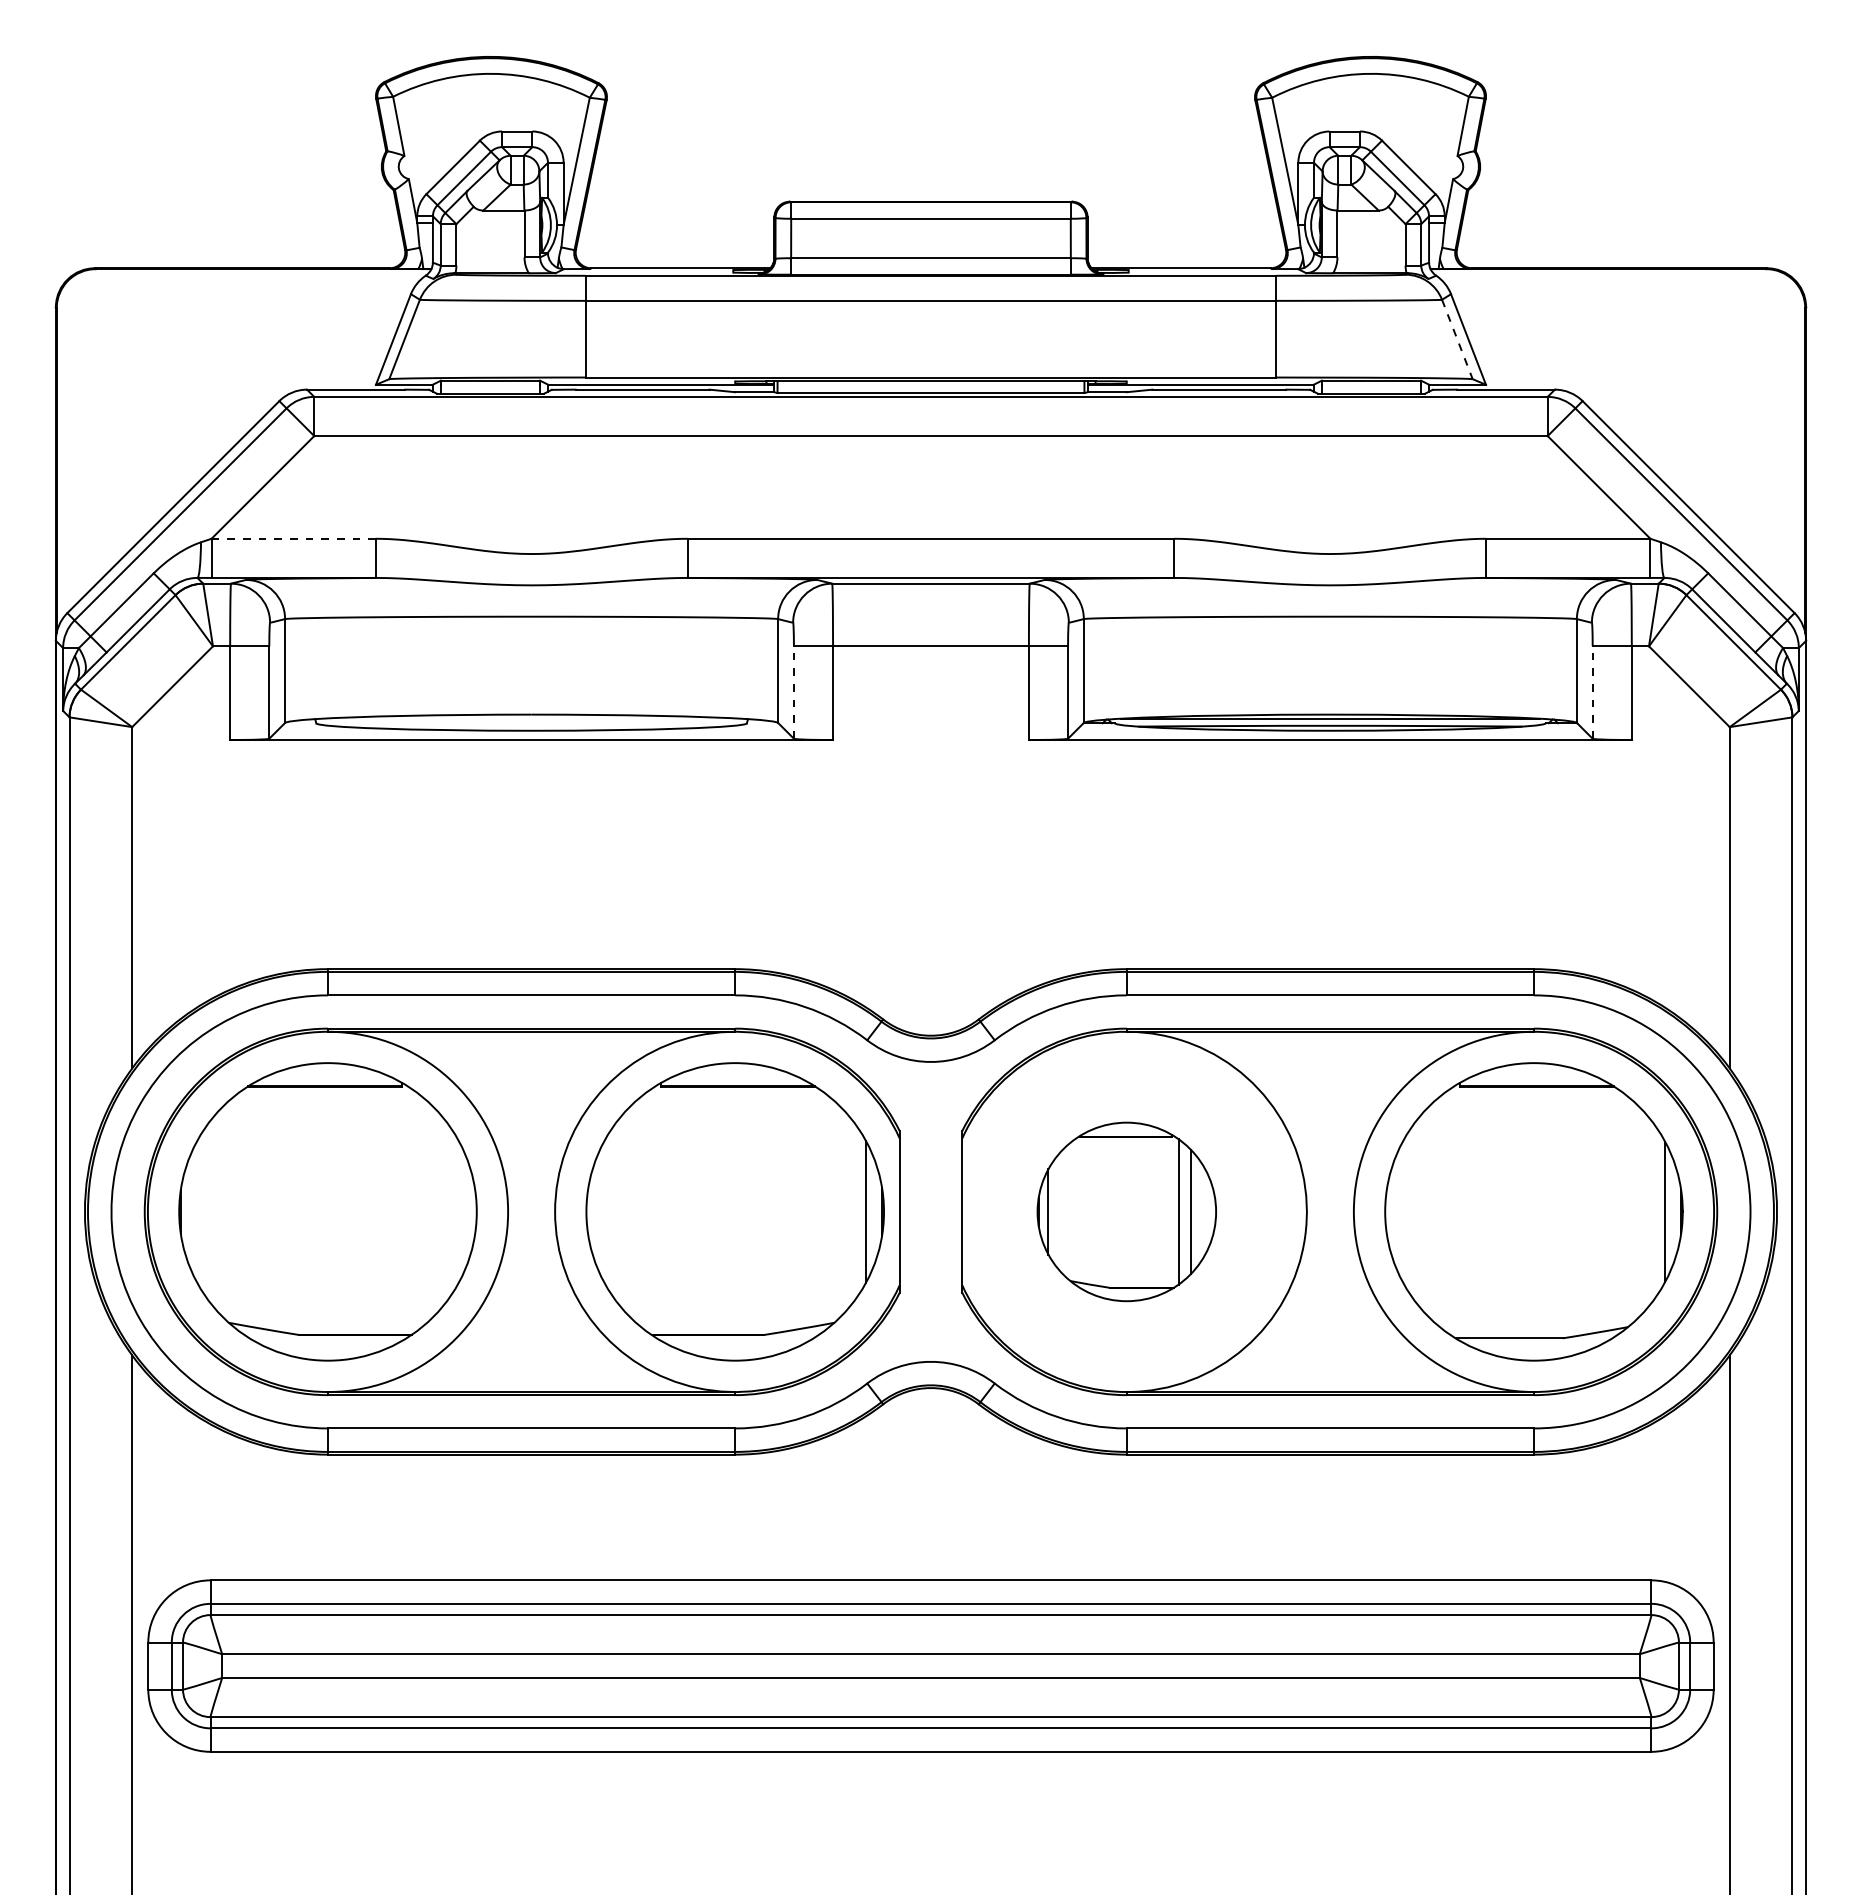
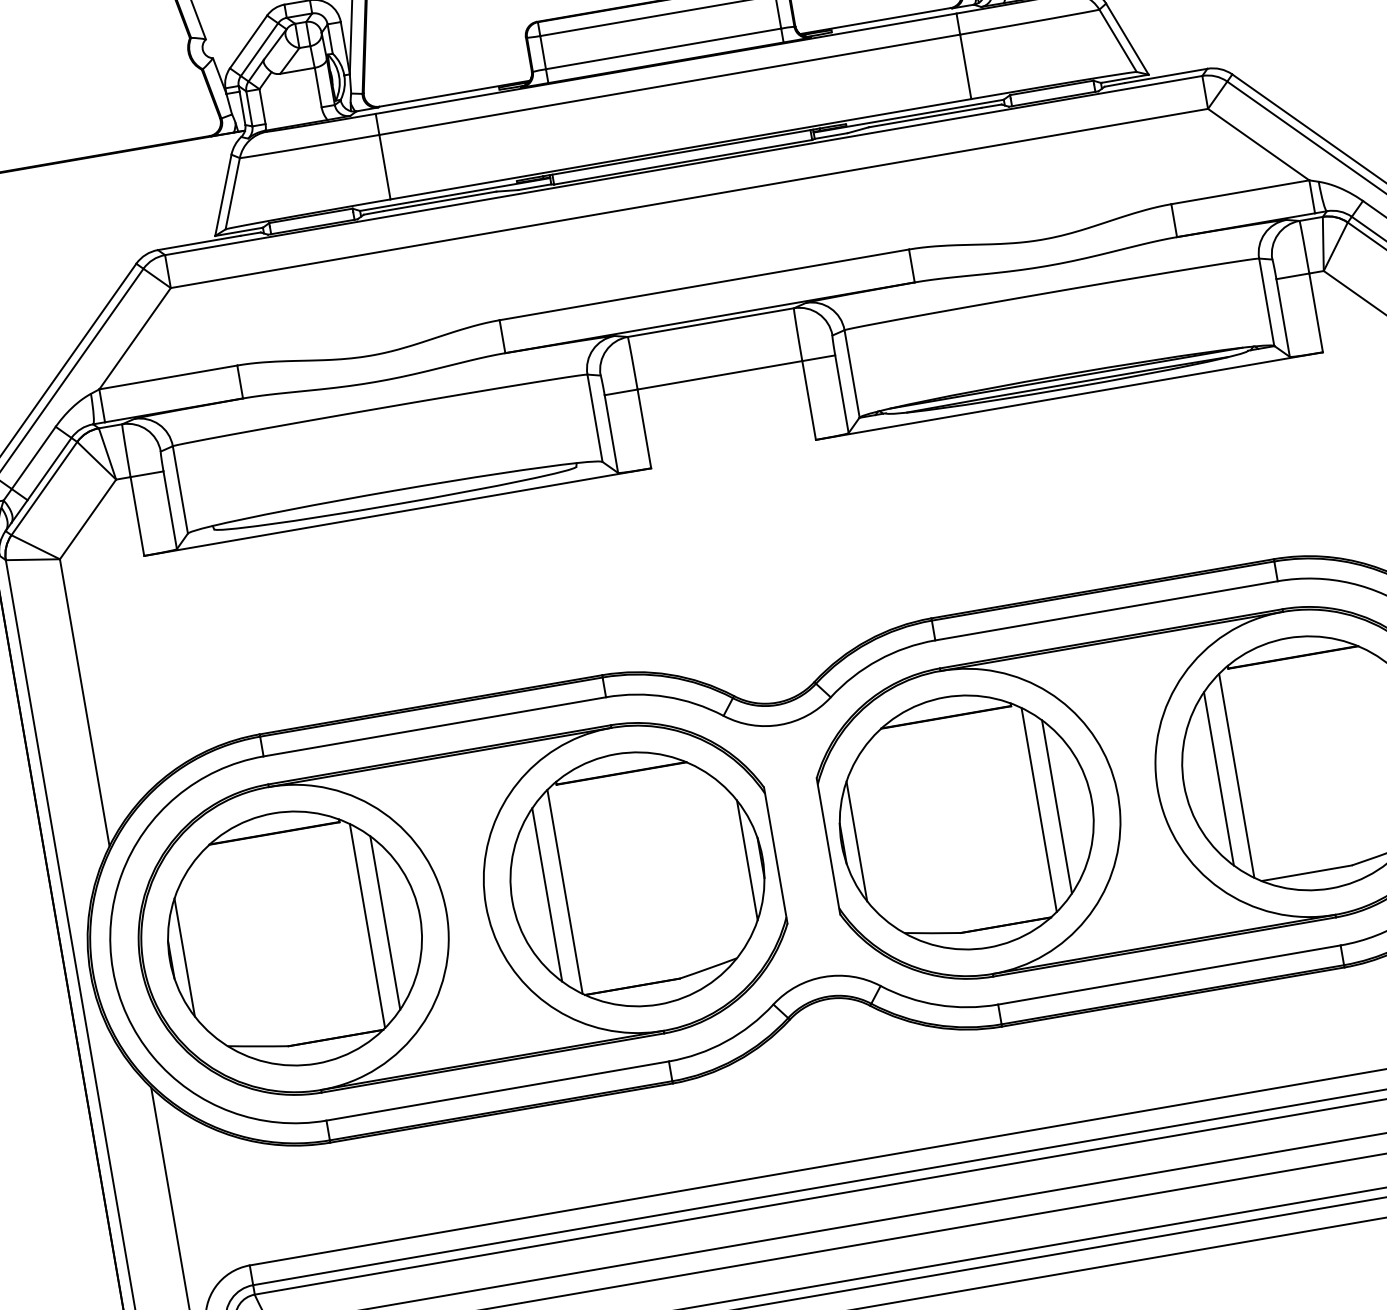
line: (1457, 339) -> (1118, 40), dashed -> solid
line: (294, 538) -> (169, 377), dashed -> solid
line: (793, 692) -> (611, 434), dashed -> solid
line: (1592, 692) -> (1282, 318), dashed -> solid
line: (196, 1211) -> (184, 957), added
line: (414, 1211) -> (367, 925), added
line: (435, 1211) -> (385, 922), added
line: (627, 1211) -> (546, 894), added
line: (649, 1211) -> (565, 891), added
part: (1126, 1211) -> (966, 822), size x1.67
line: (1426, 1211) -> (1218, 778), added
line: (1447, 1211) -> (1236, 775), added

